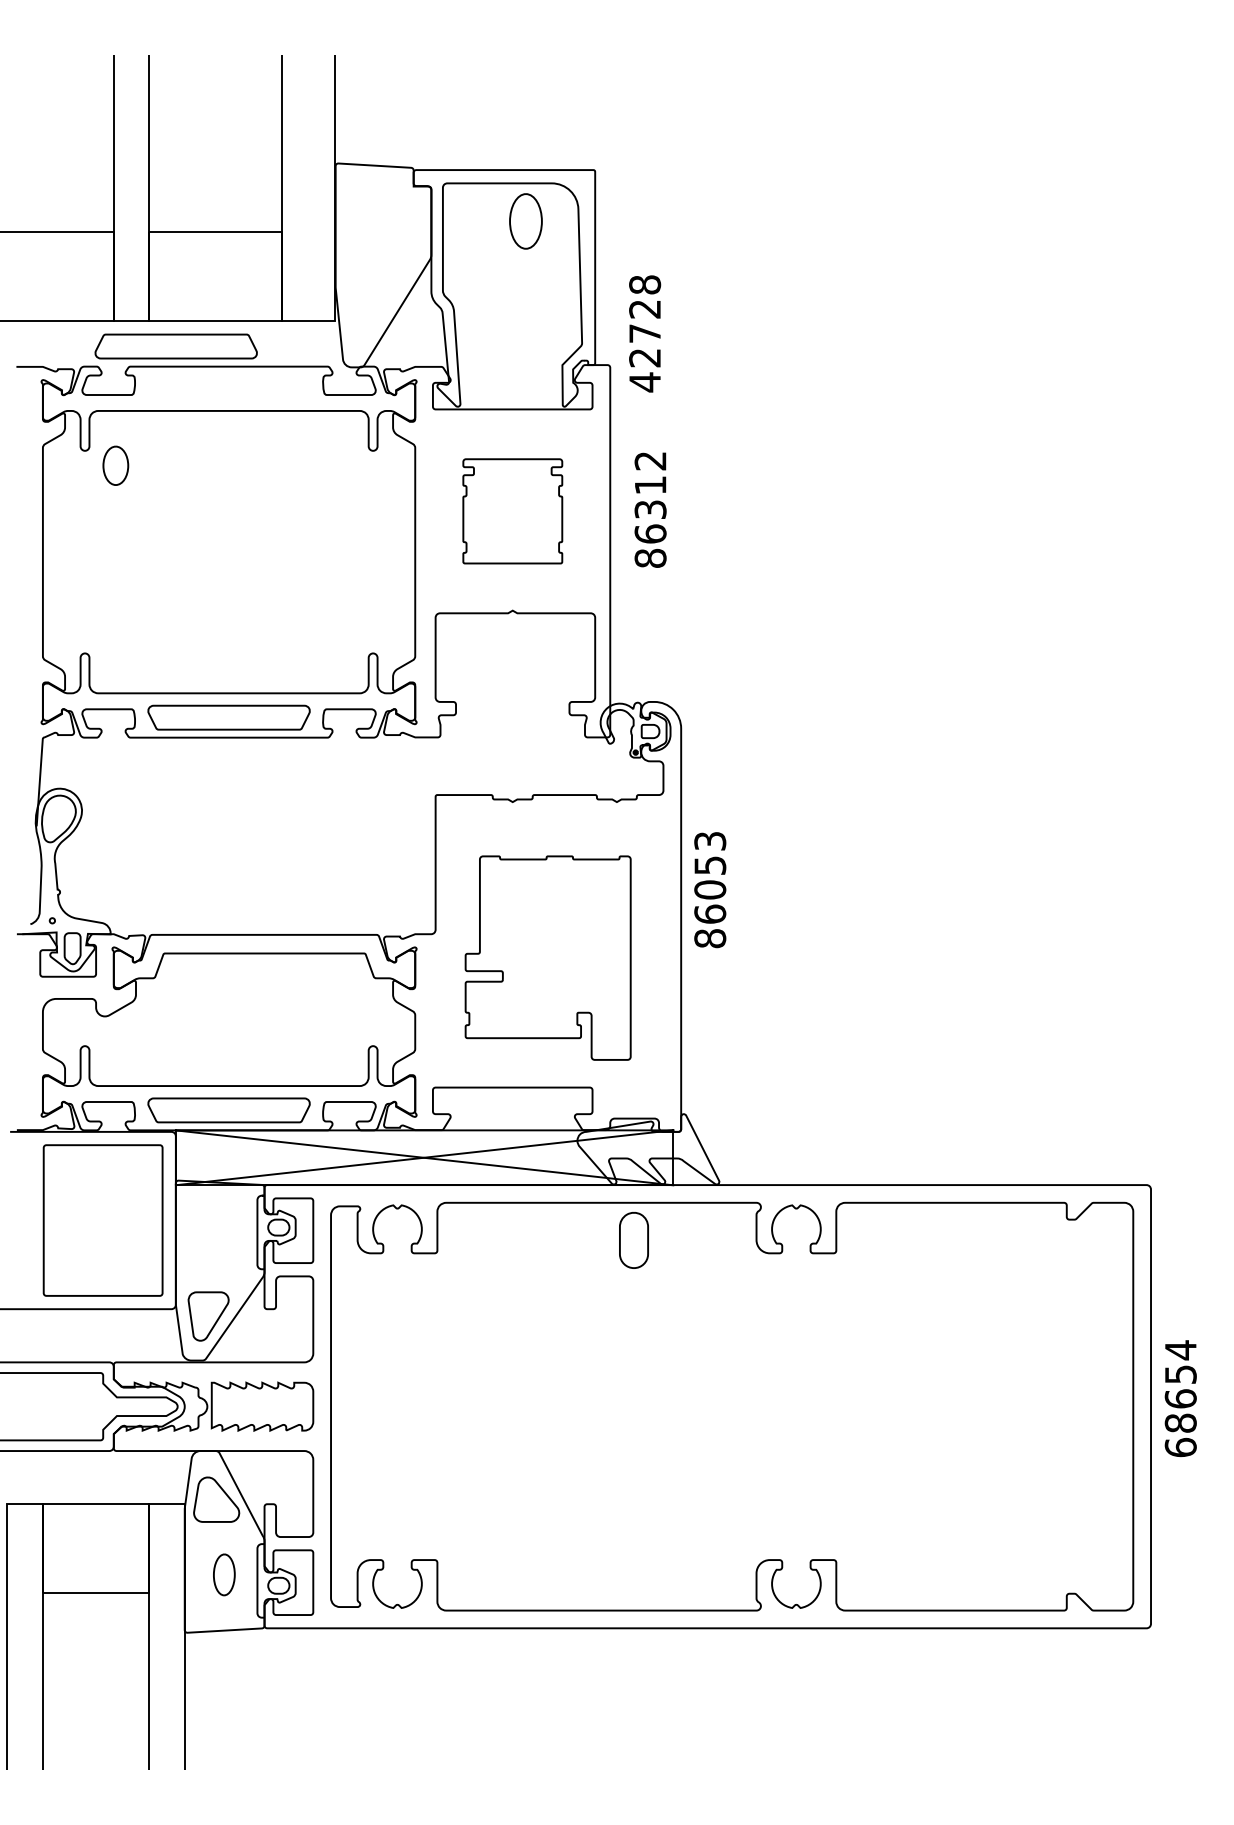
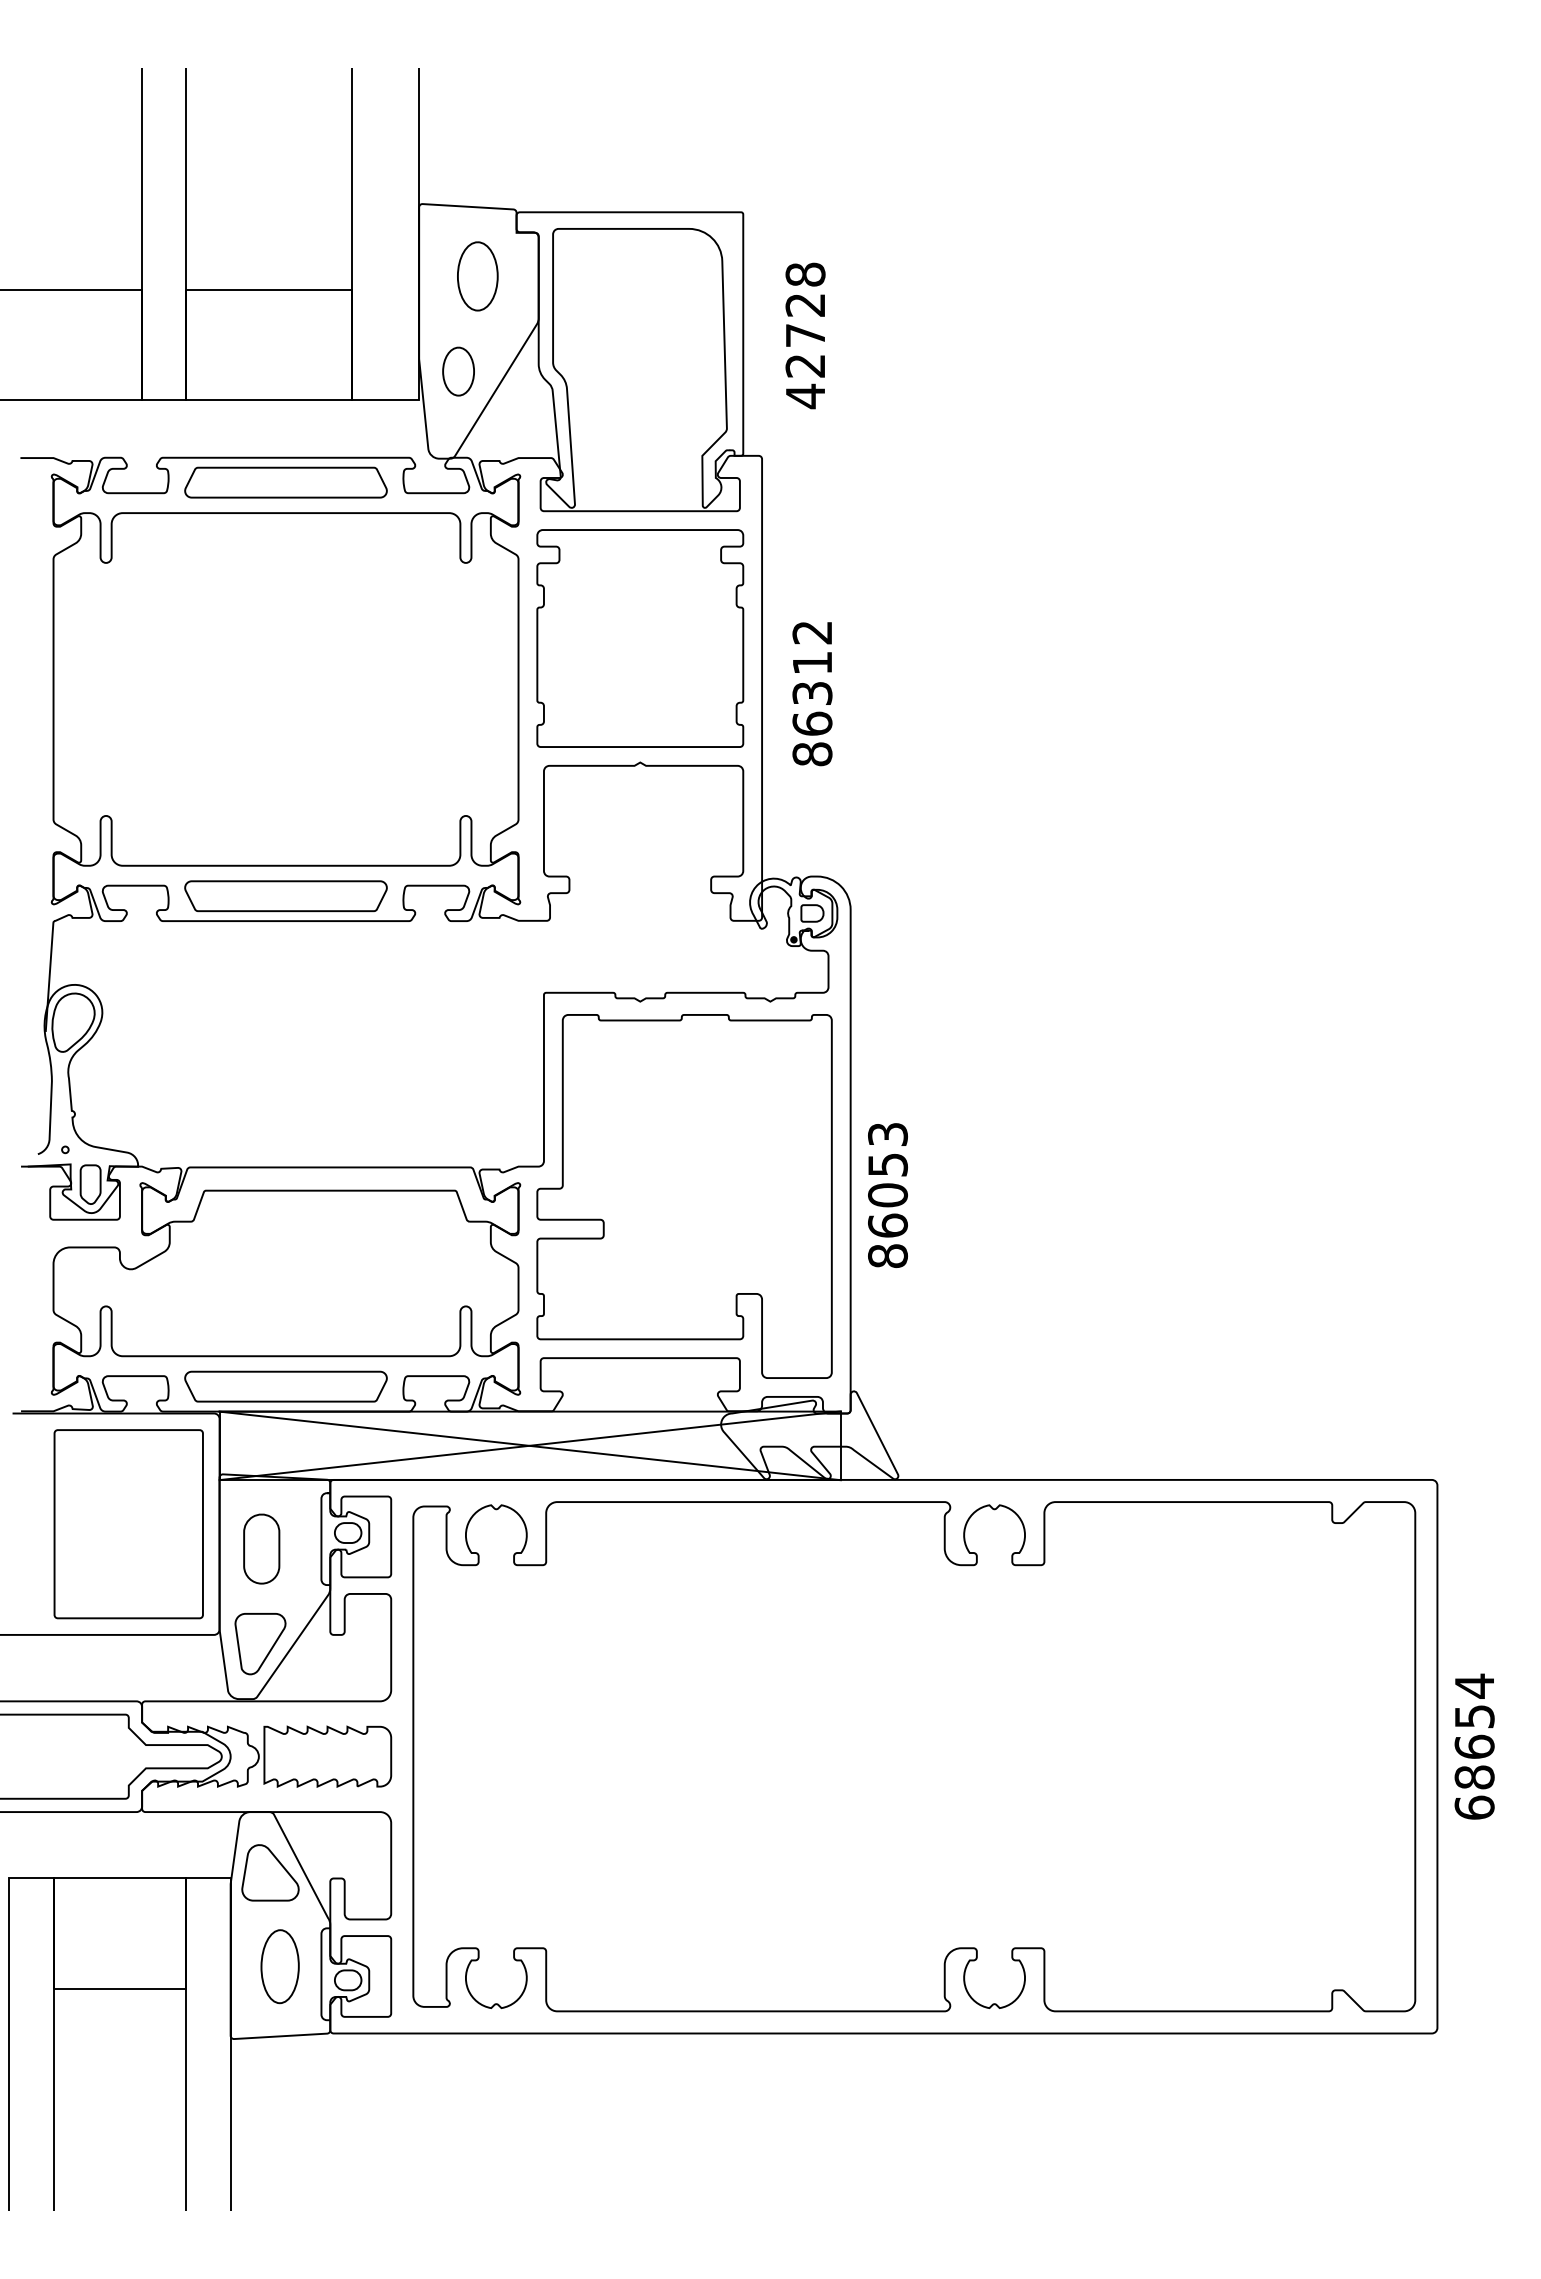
part: (525, 221) -> (477, 276), moved
text: (645, 333) -> (805, 335), moved
curve: (175, 335) -> (285, 468), moved
part: (115, 465) -> (458, 371), moved
text: (650, 510) -> (812, 694), moved
part: (512, 511) -> (640, 638), size x1.67
text: (709, 890) -> (887, 1195), moved
part: (548, 958) -> (684, 1196), size x1.43
part: (633, 1239) -> (261, 1548), moved
part: (223, 1574) -> (279, 1966), size x1.43

